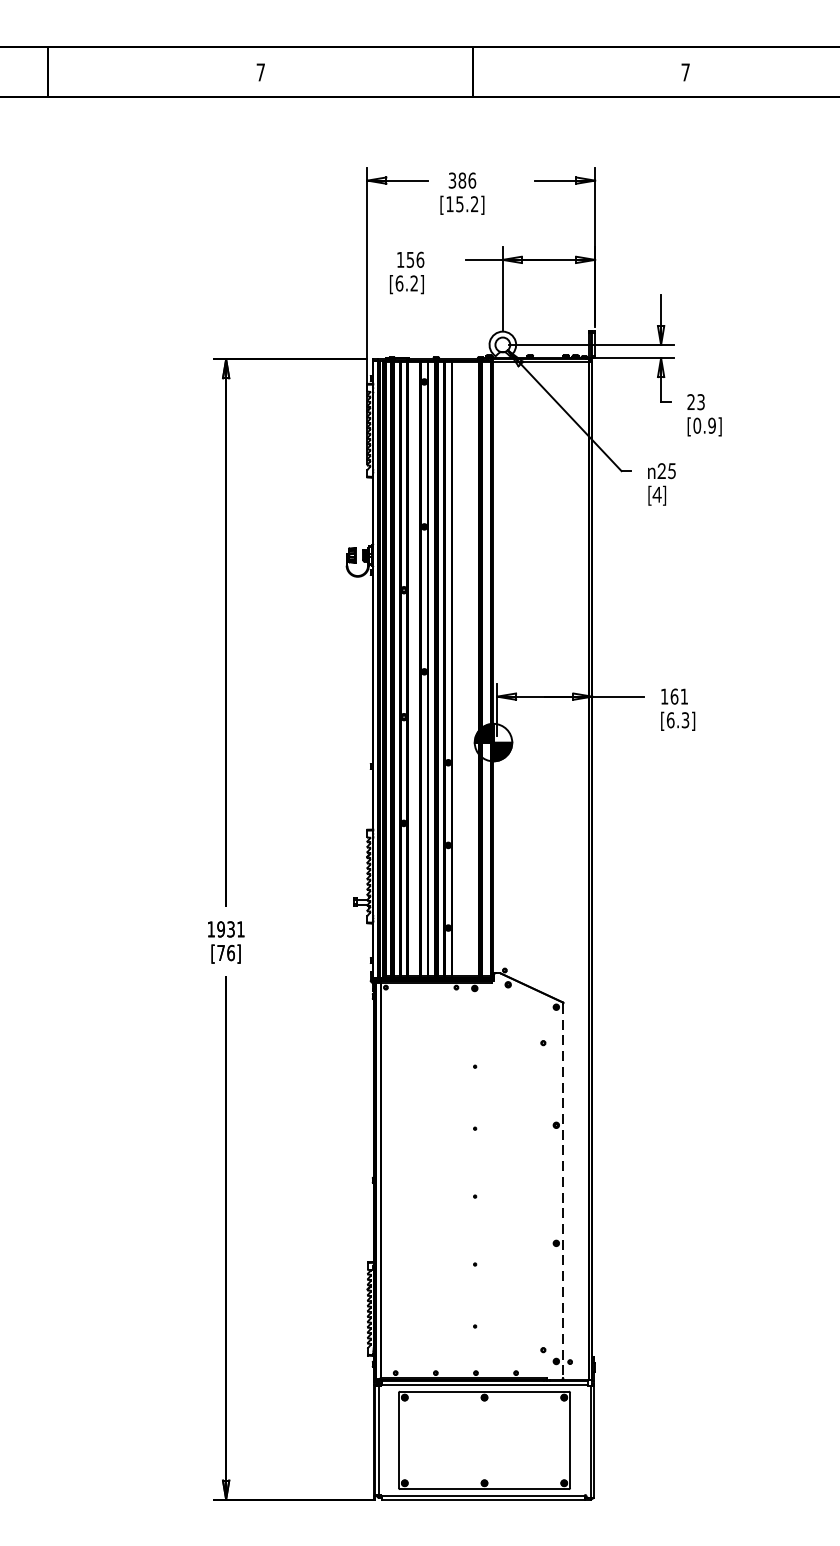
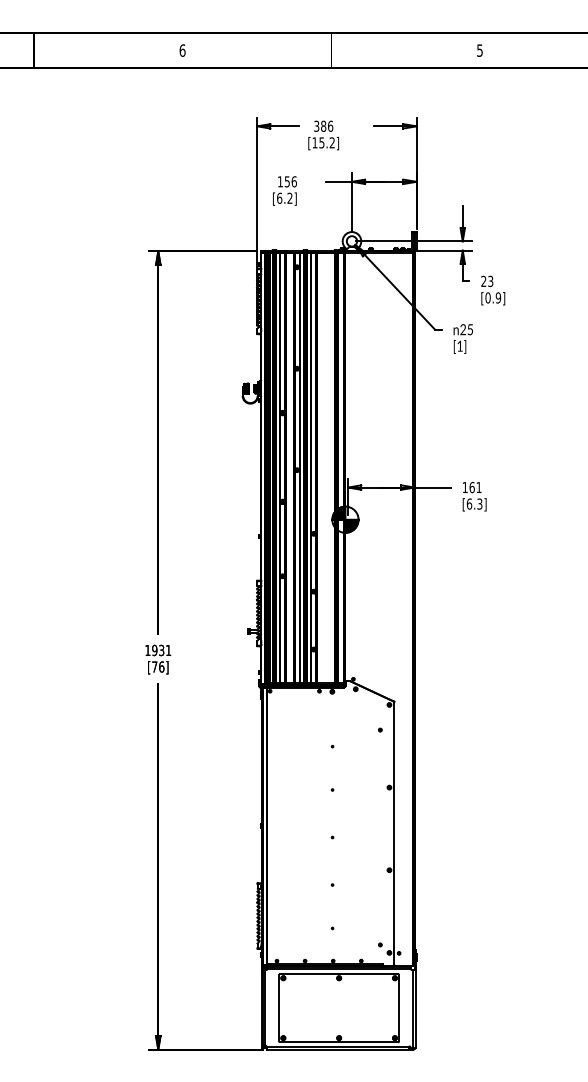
text: (260, 72) -> (182, 50), 7 -> 6
text: (685, 72) -> (479, 50), 7 -> 5
text: (656, 493) -> (459, 345), [4] -> [1]
line: (563, 1190) -> (394, 833), dashed -> solid

